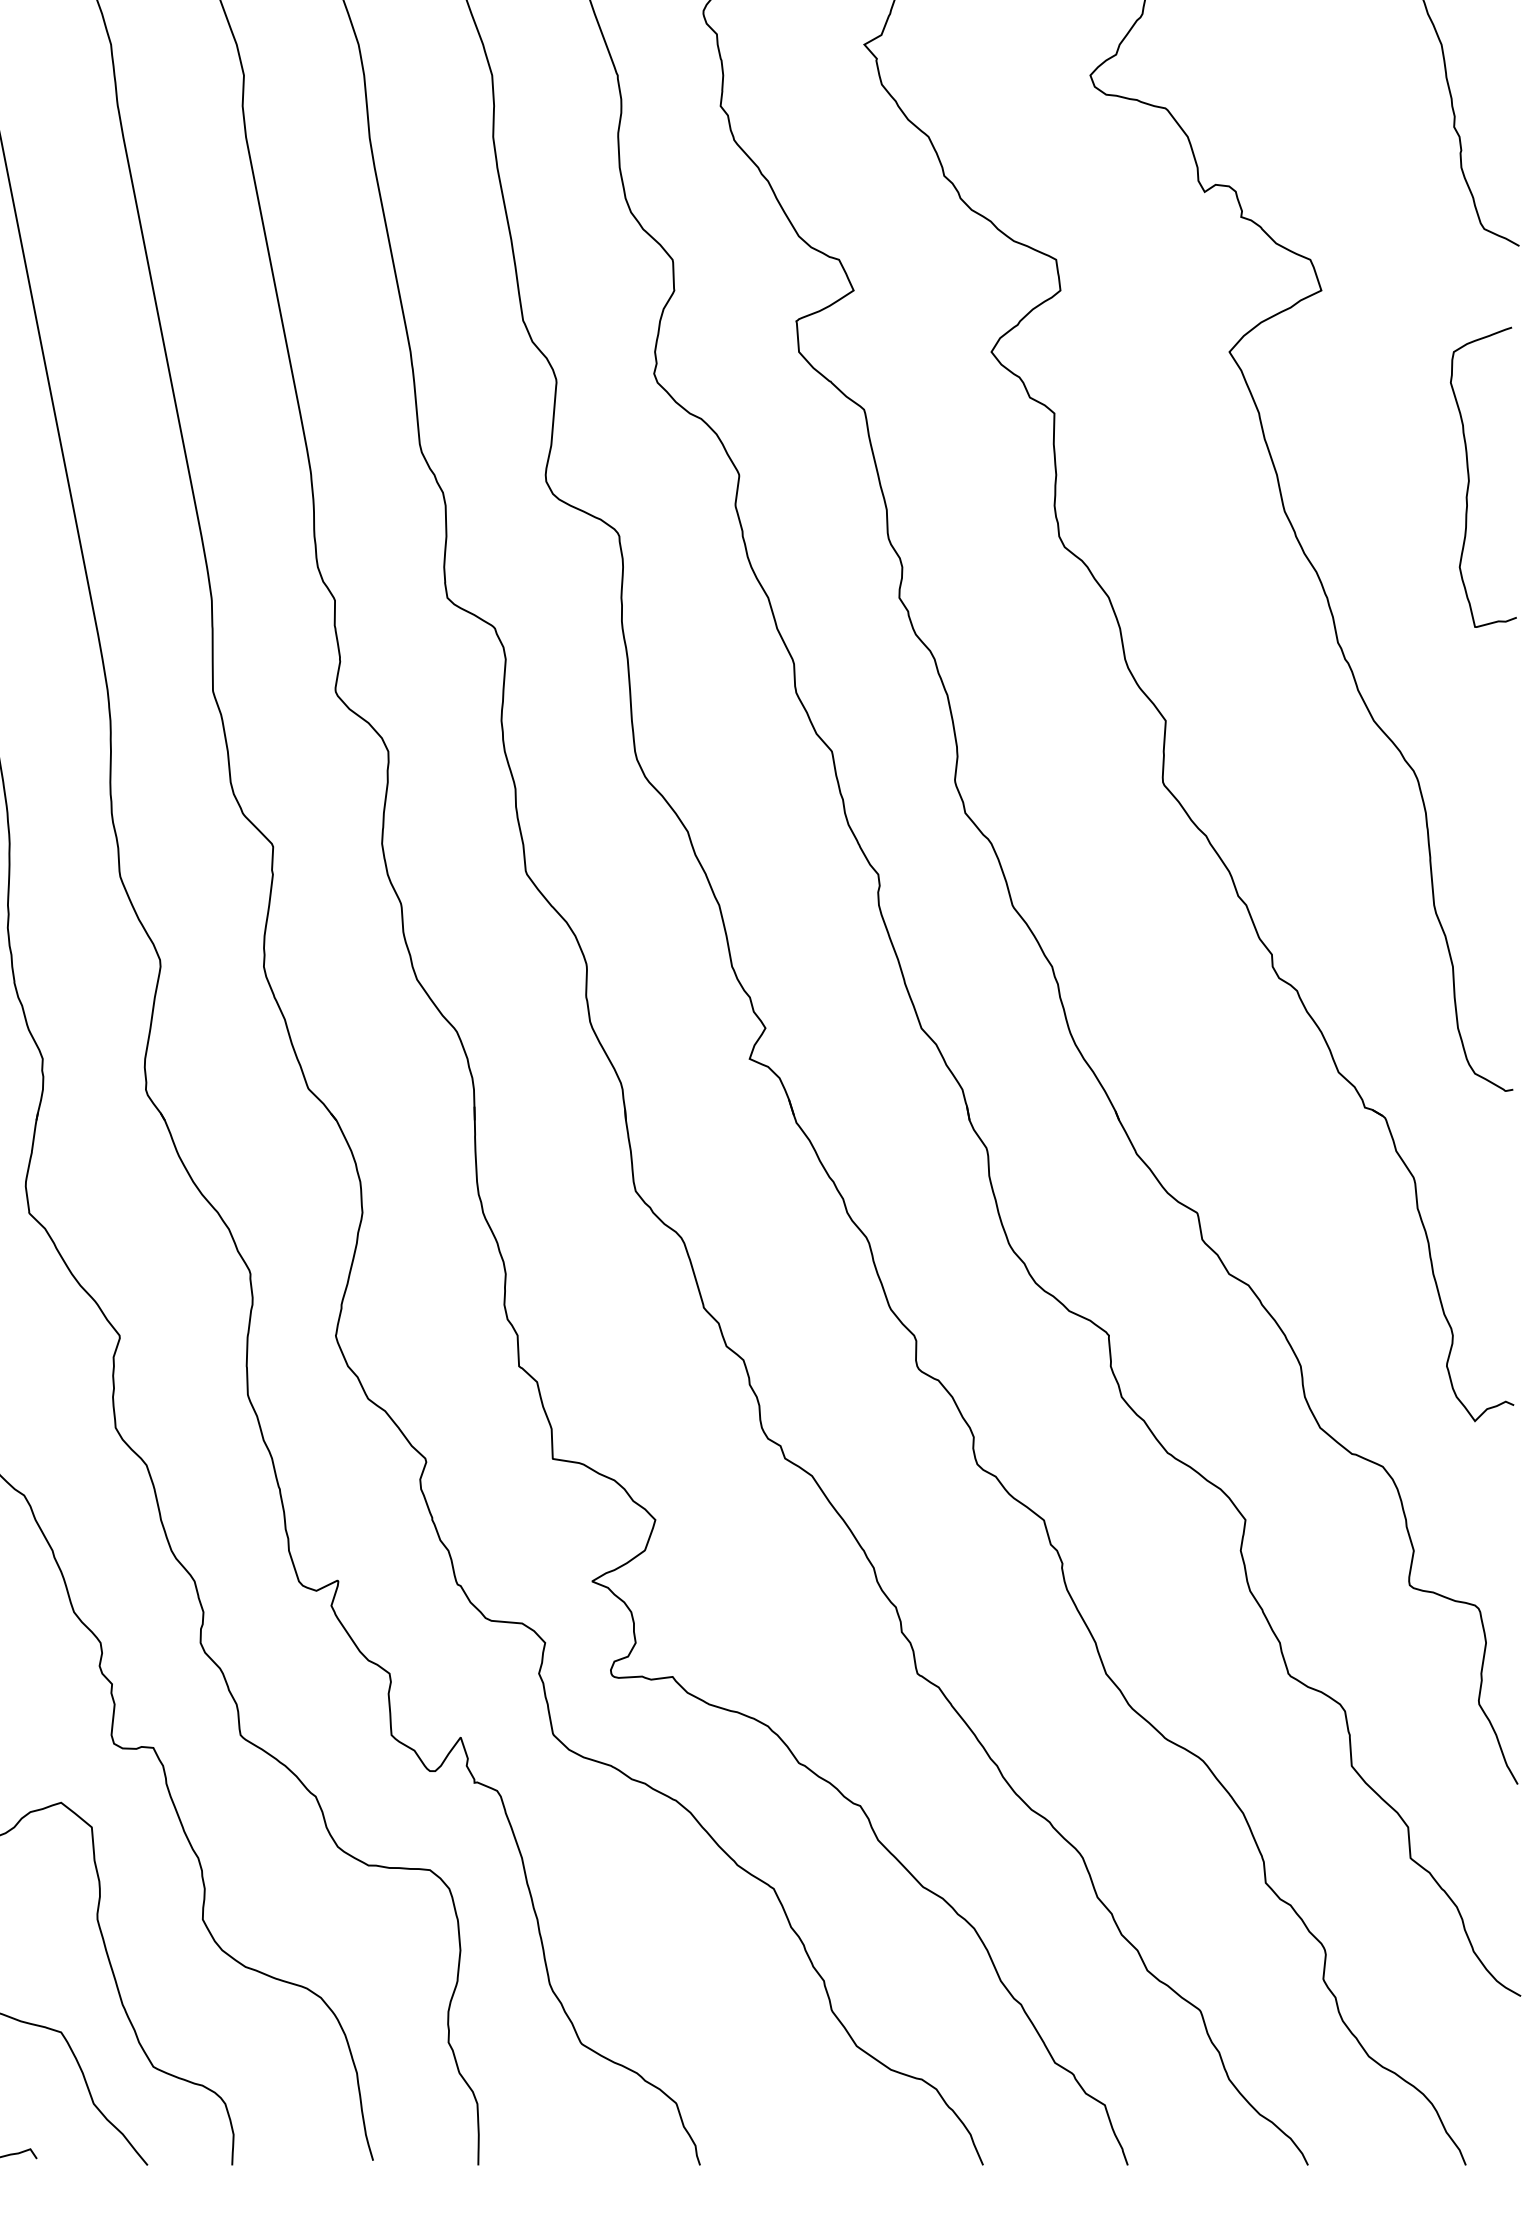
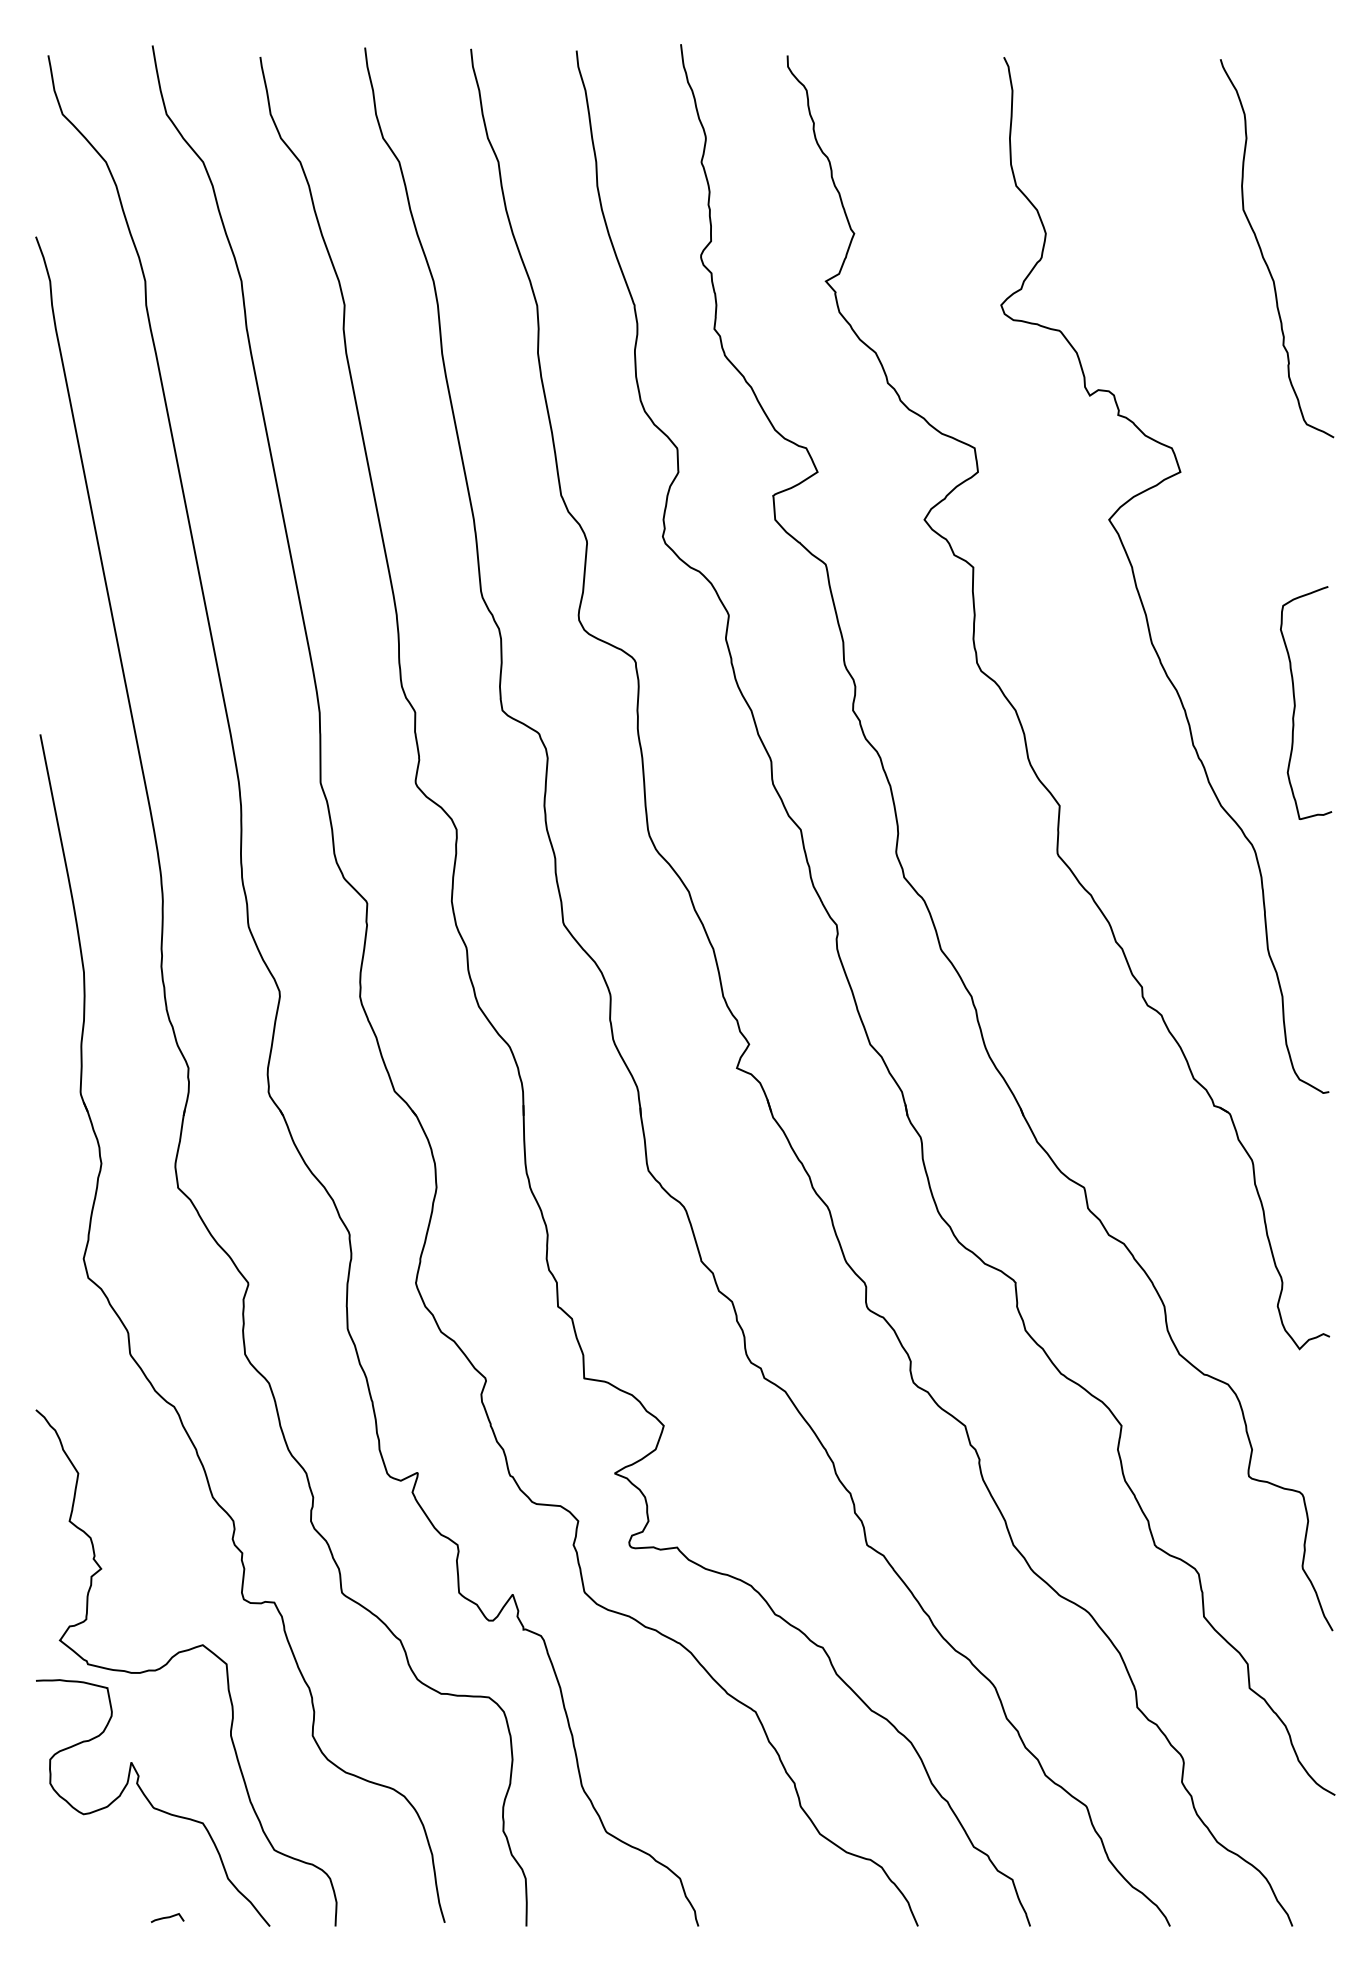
curve: (1469, 476) -> (1295, 702), moved

